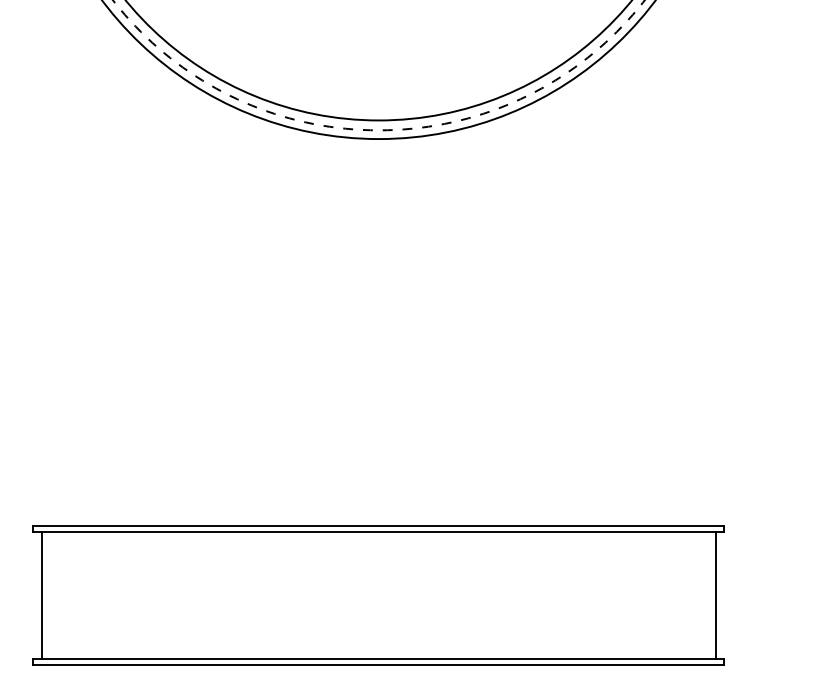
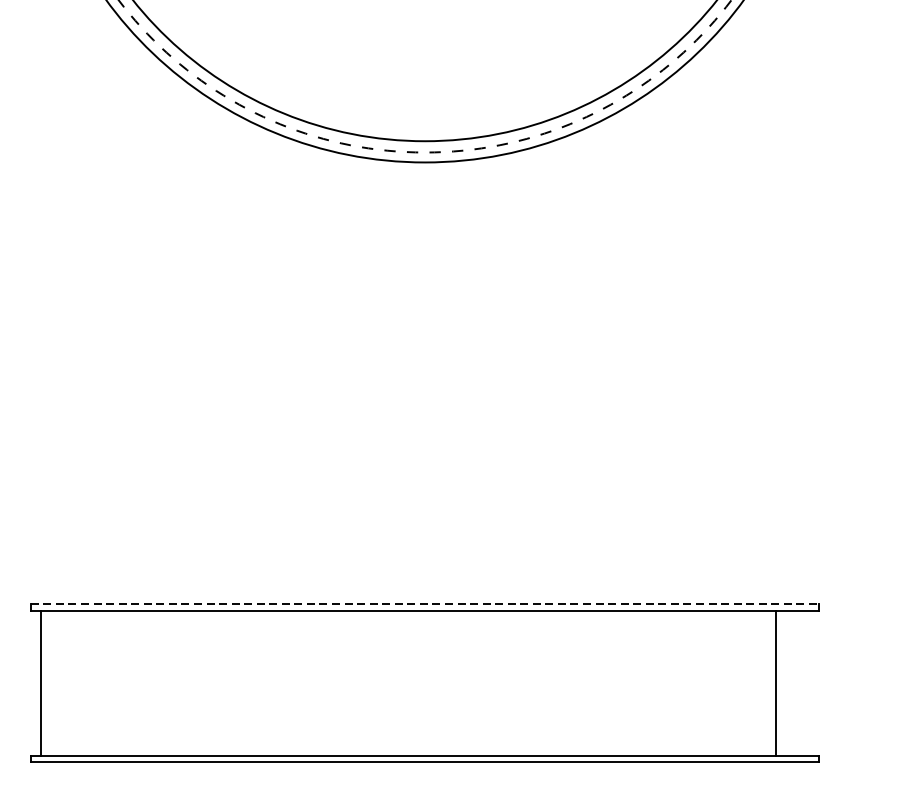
line: (378, 526) -> (424, 604), solid -> dashed
line: (715, 595) -> (776, 683), moved

